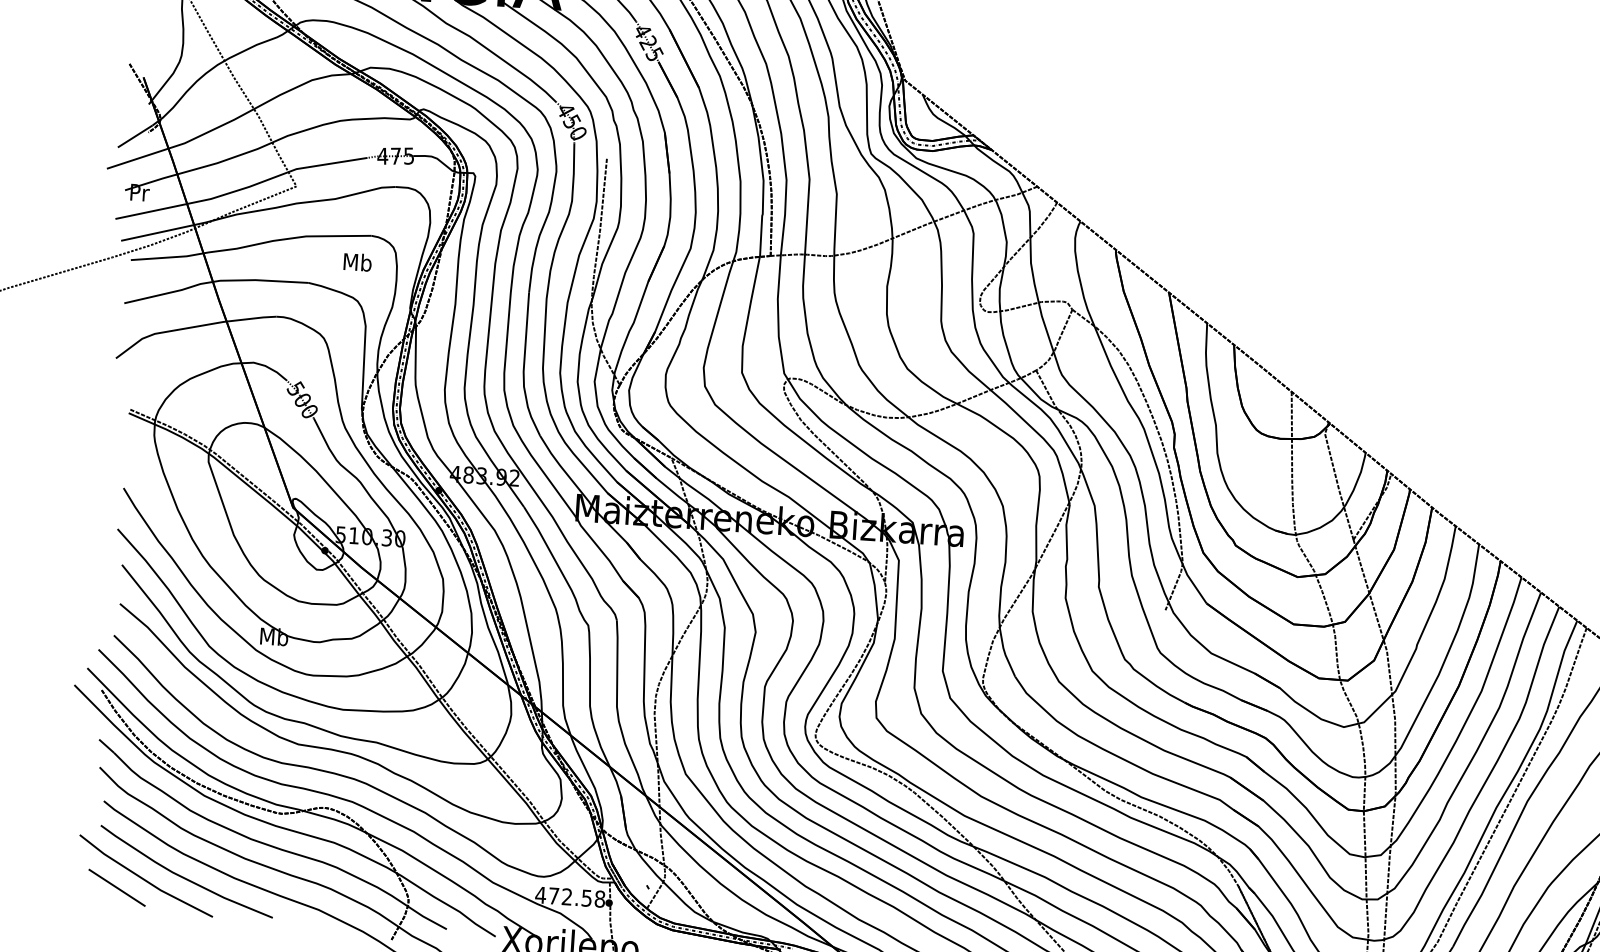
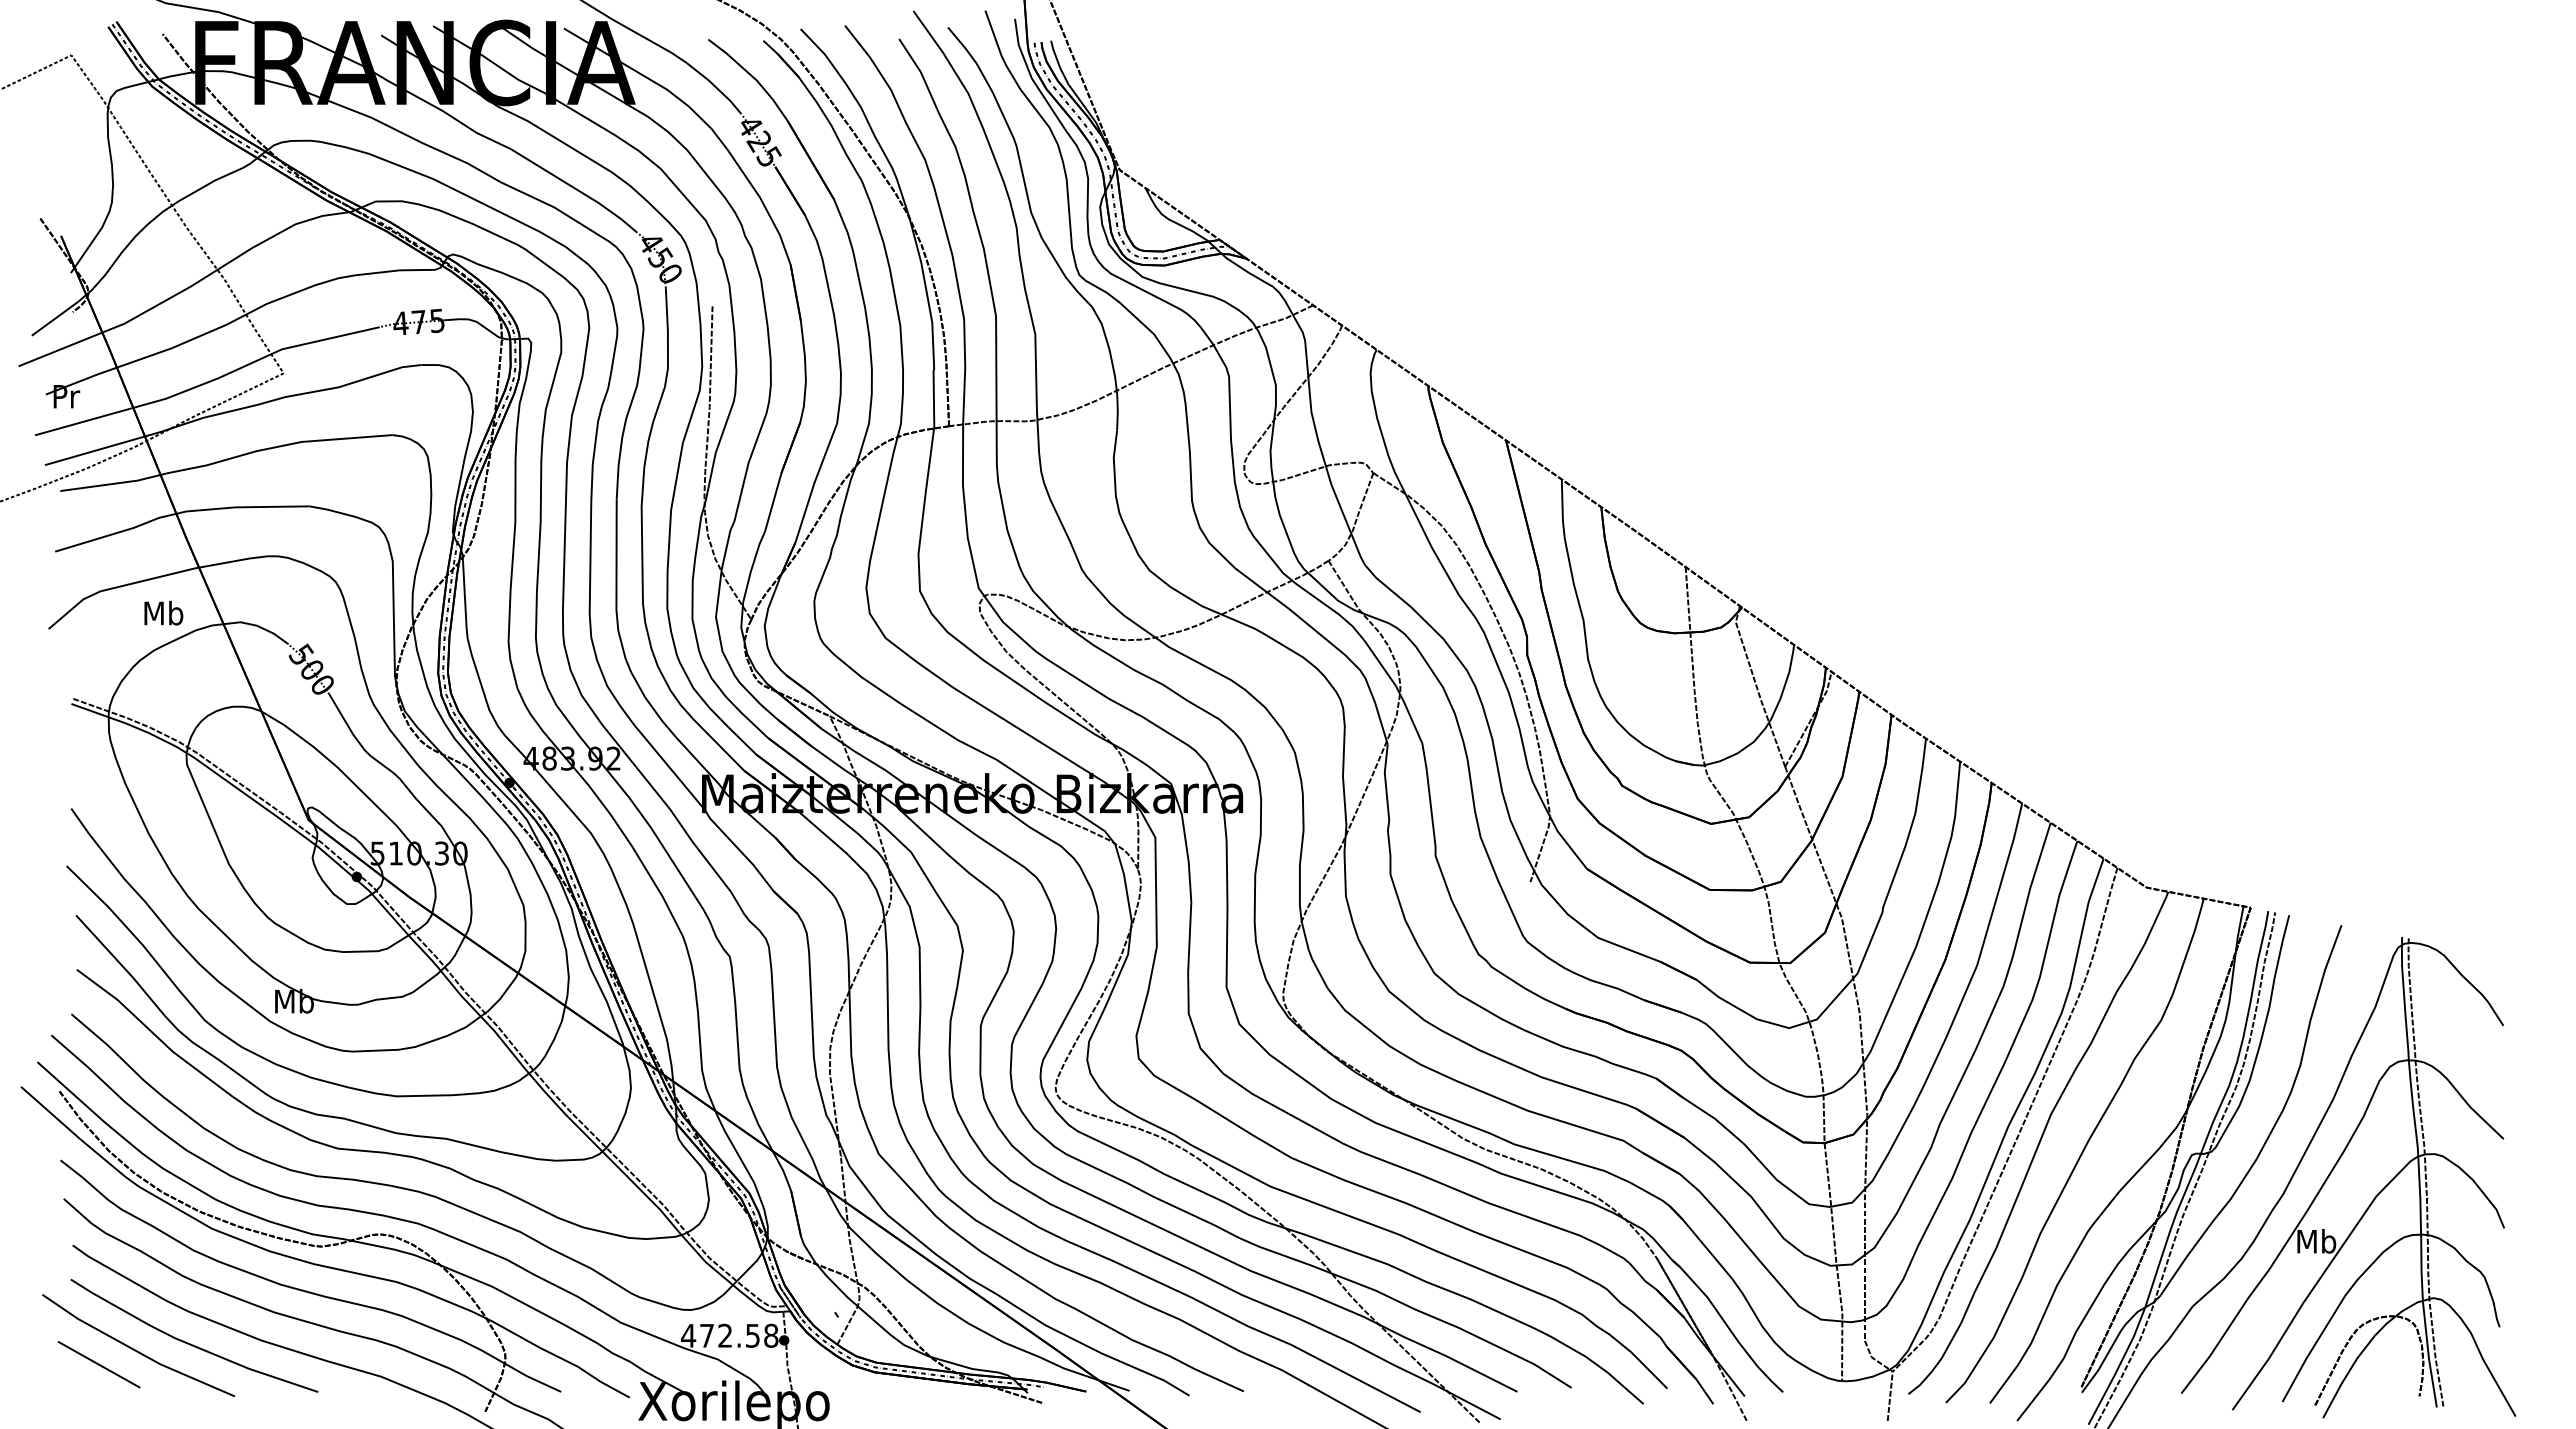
text: (357, 261) -> (163, 612), moved

